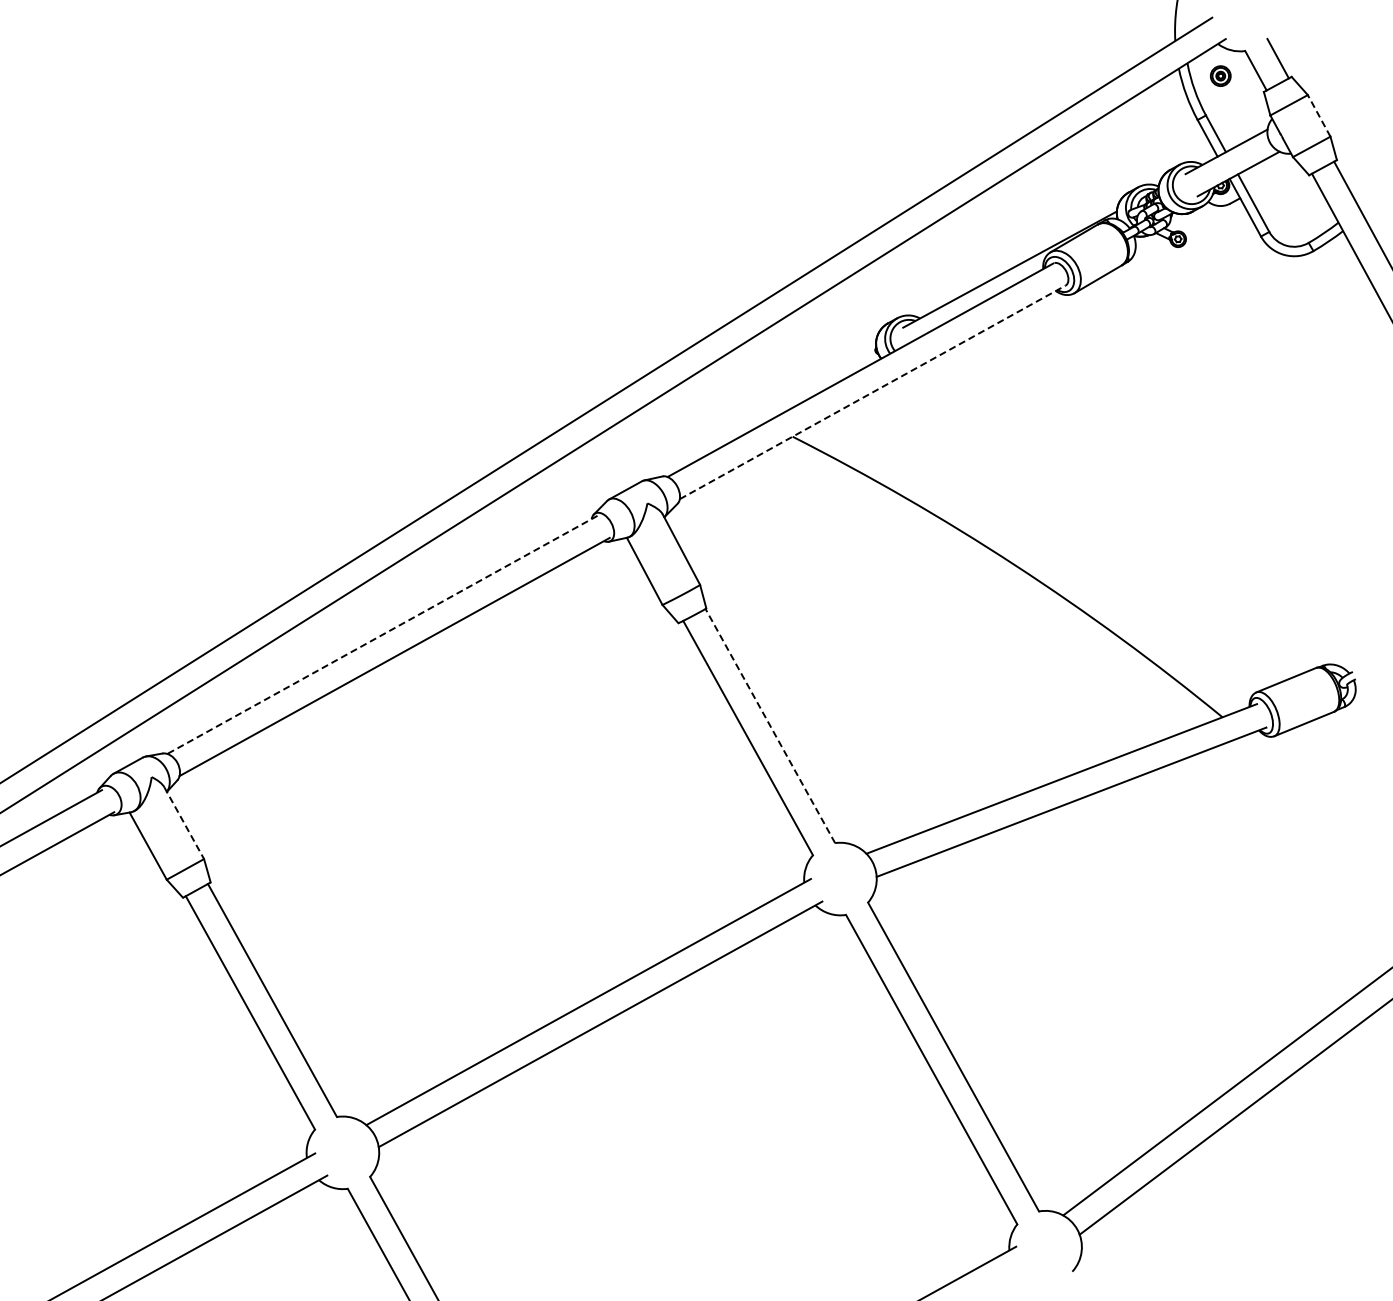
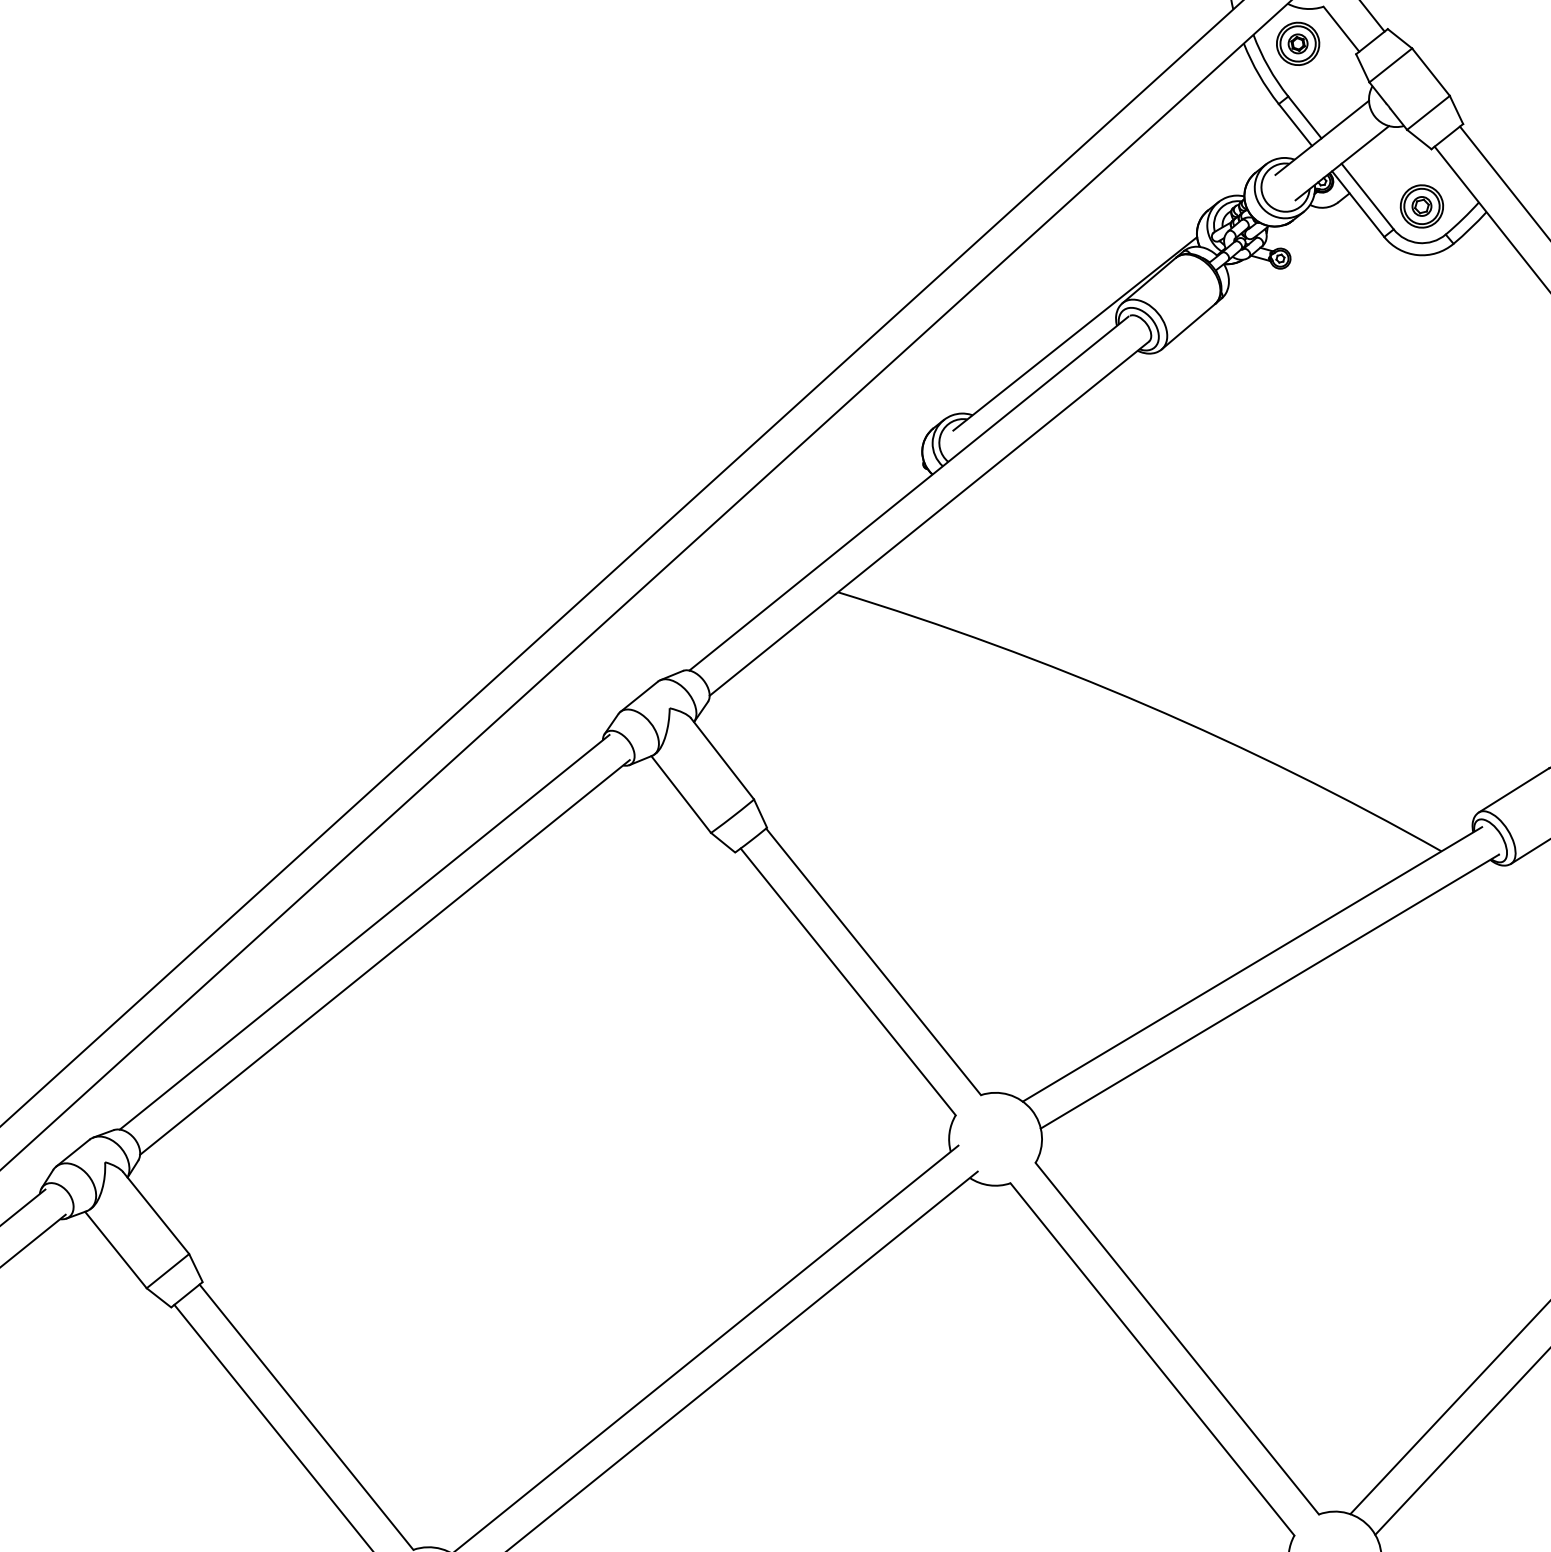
part: (1220, 75) -> (1297, 42), size x1.67
line: (1319, 115) -> (1431, 71), dashed -> solid
part: (1293, 217) -> (1421, 205), added
line: (873, 392) -> (930, 518), dashed -> solid
line: (382, 634) -> (364, 931), dashed -> solid
line: (770, 726) -> (873, 962), dashed -> solid
line: (184, 823) -> (156, 1213), dashed -> solid

